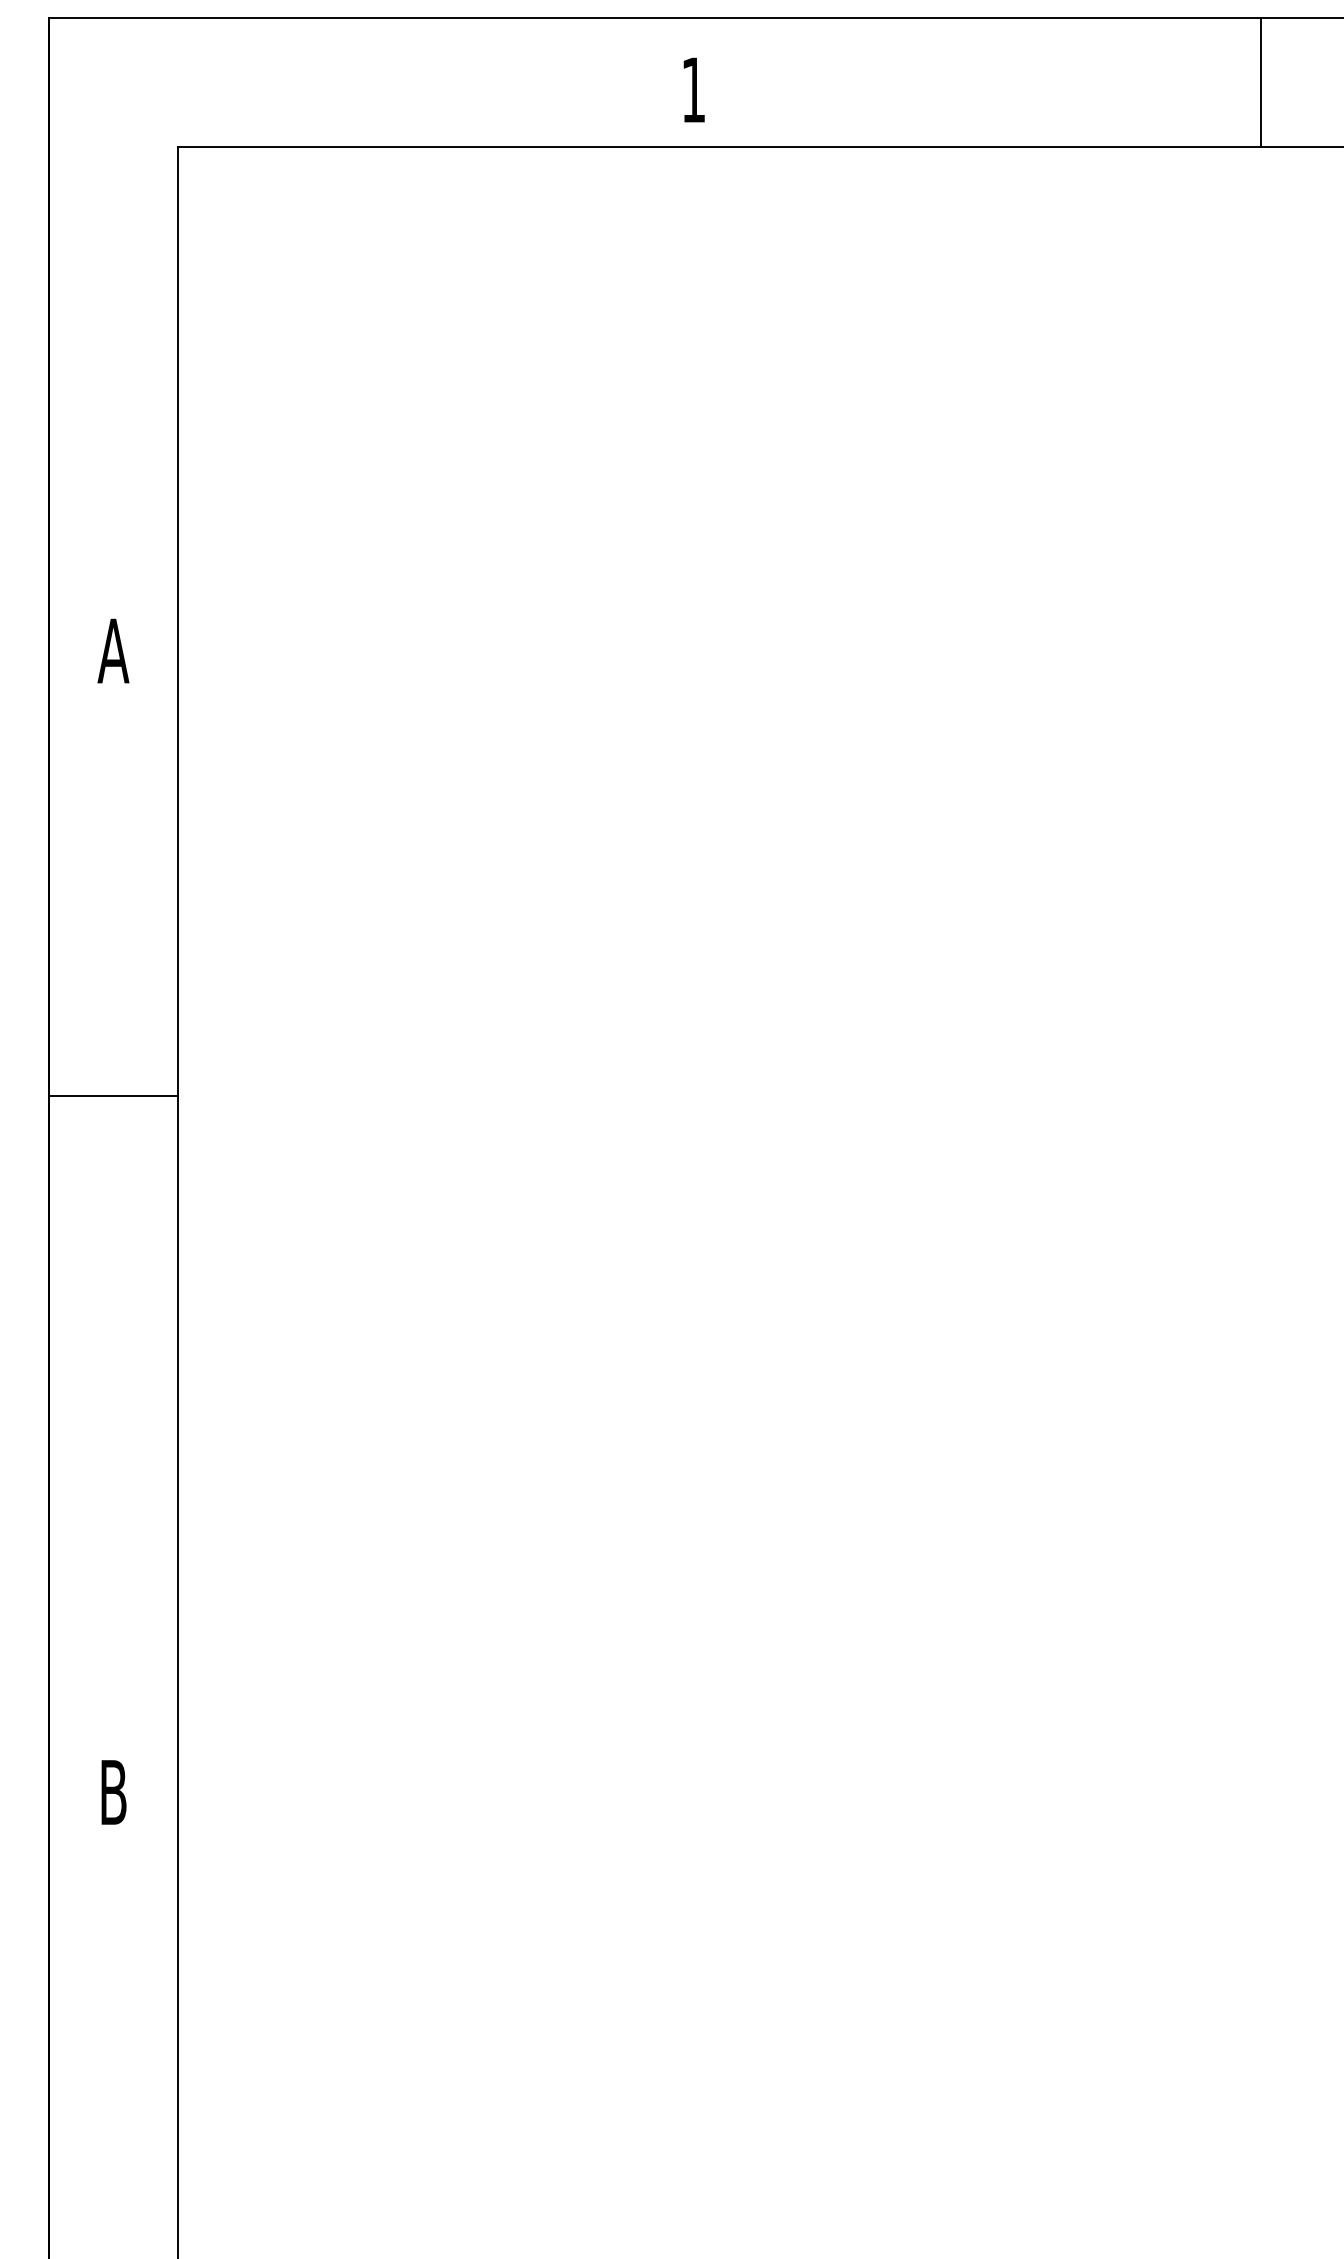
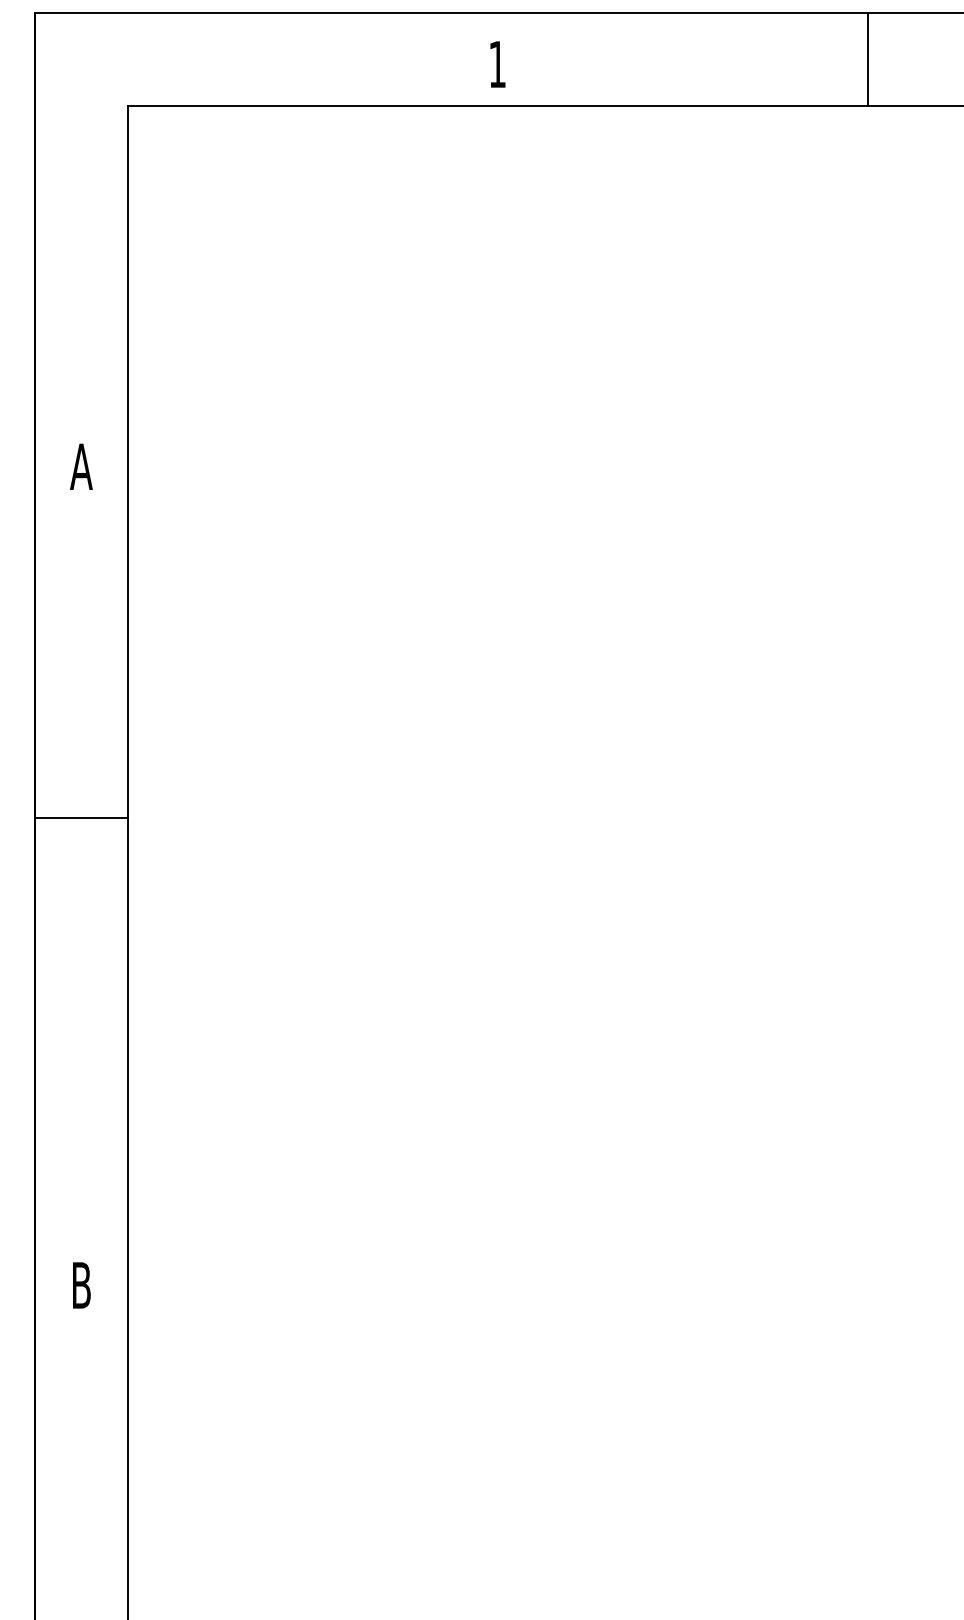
line: (1261, 82) -> (868, 59), moved
line: (113, 1095) -> (81, 817), moved

